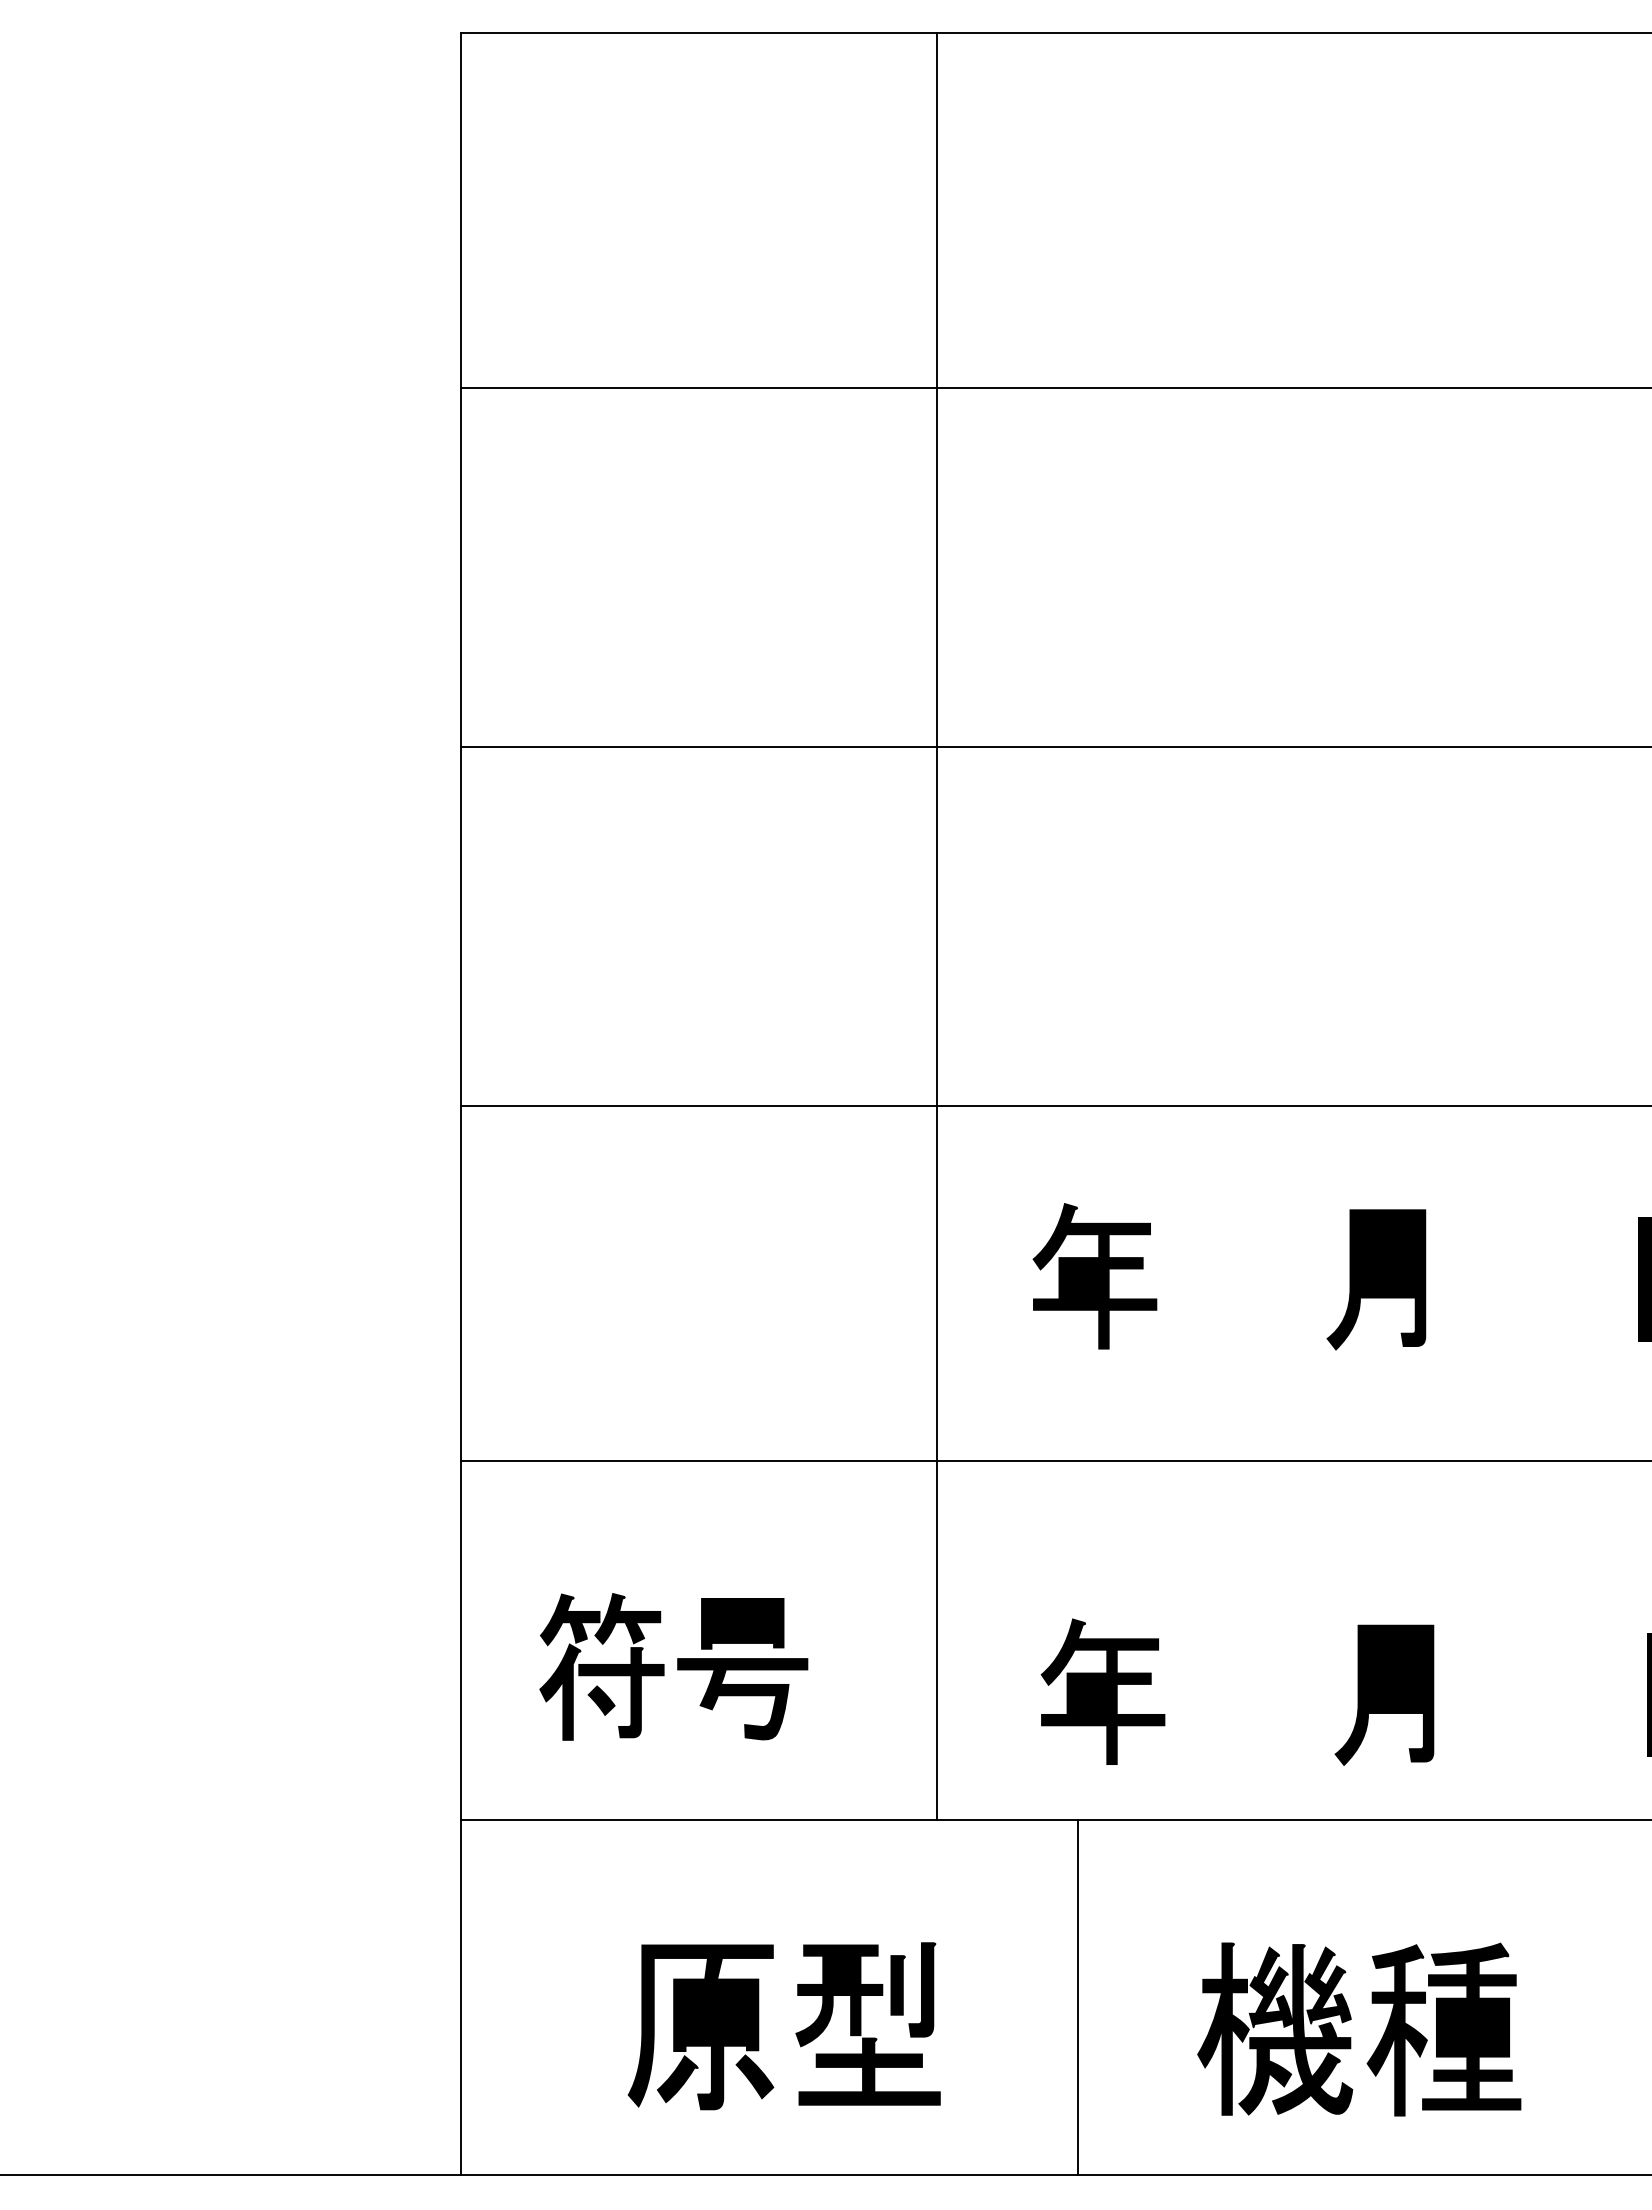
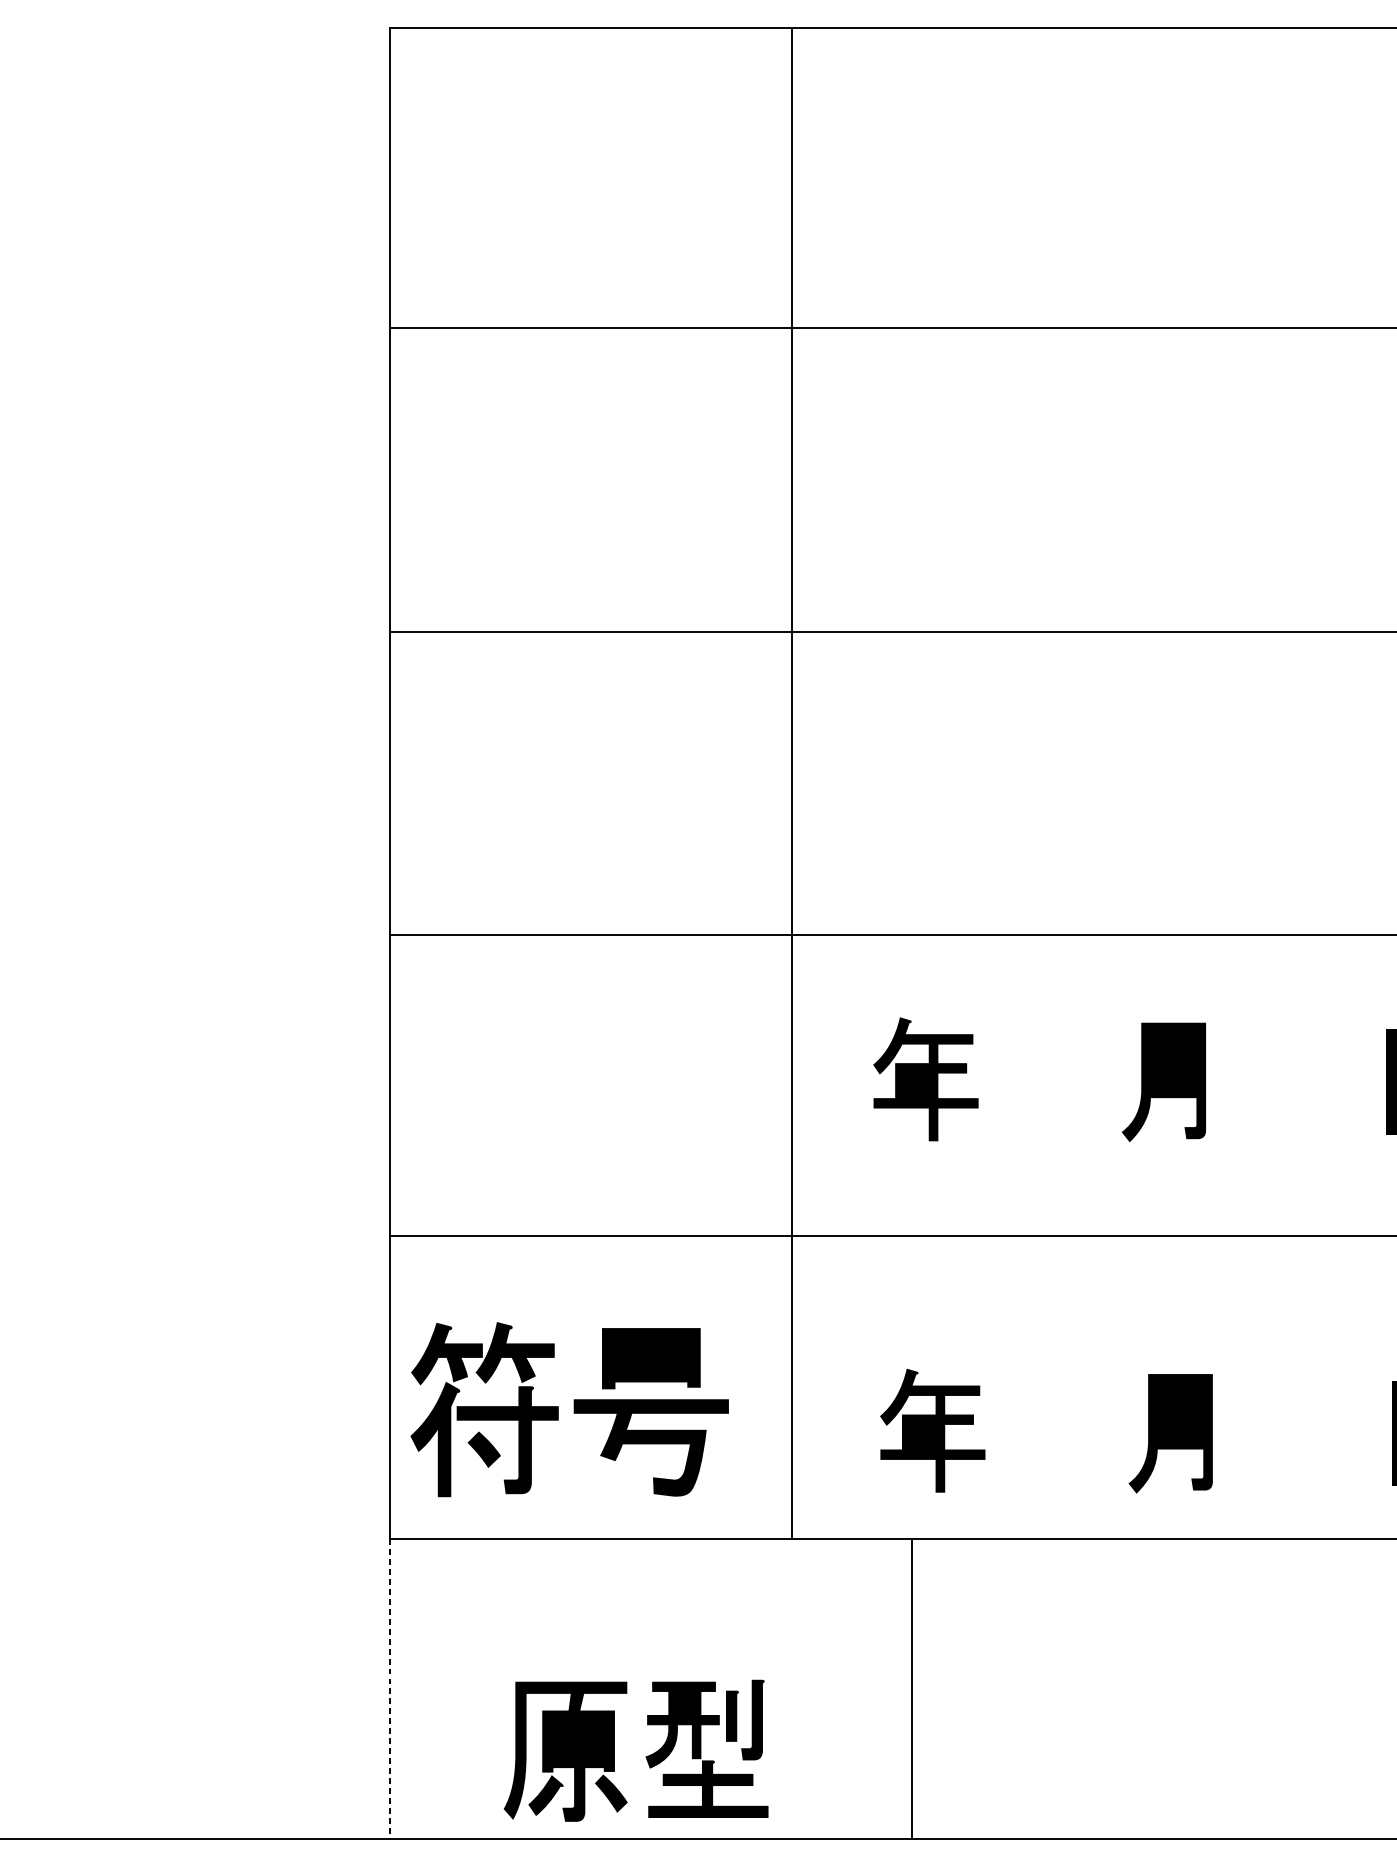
part: (673, 1666) -> (569, 1409), size x1.4
line: (460, 1998) -> (389, 1690), solid -> dashed
part: (795, 2033) -> (645, 1756), moved
part: (1351, 2037) -> (1142, 1723), removed

